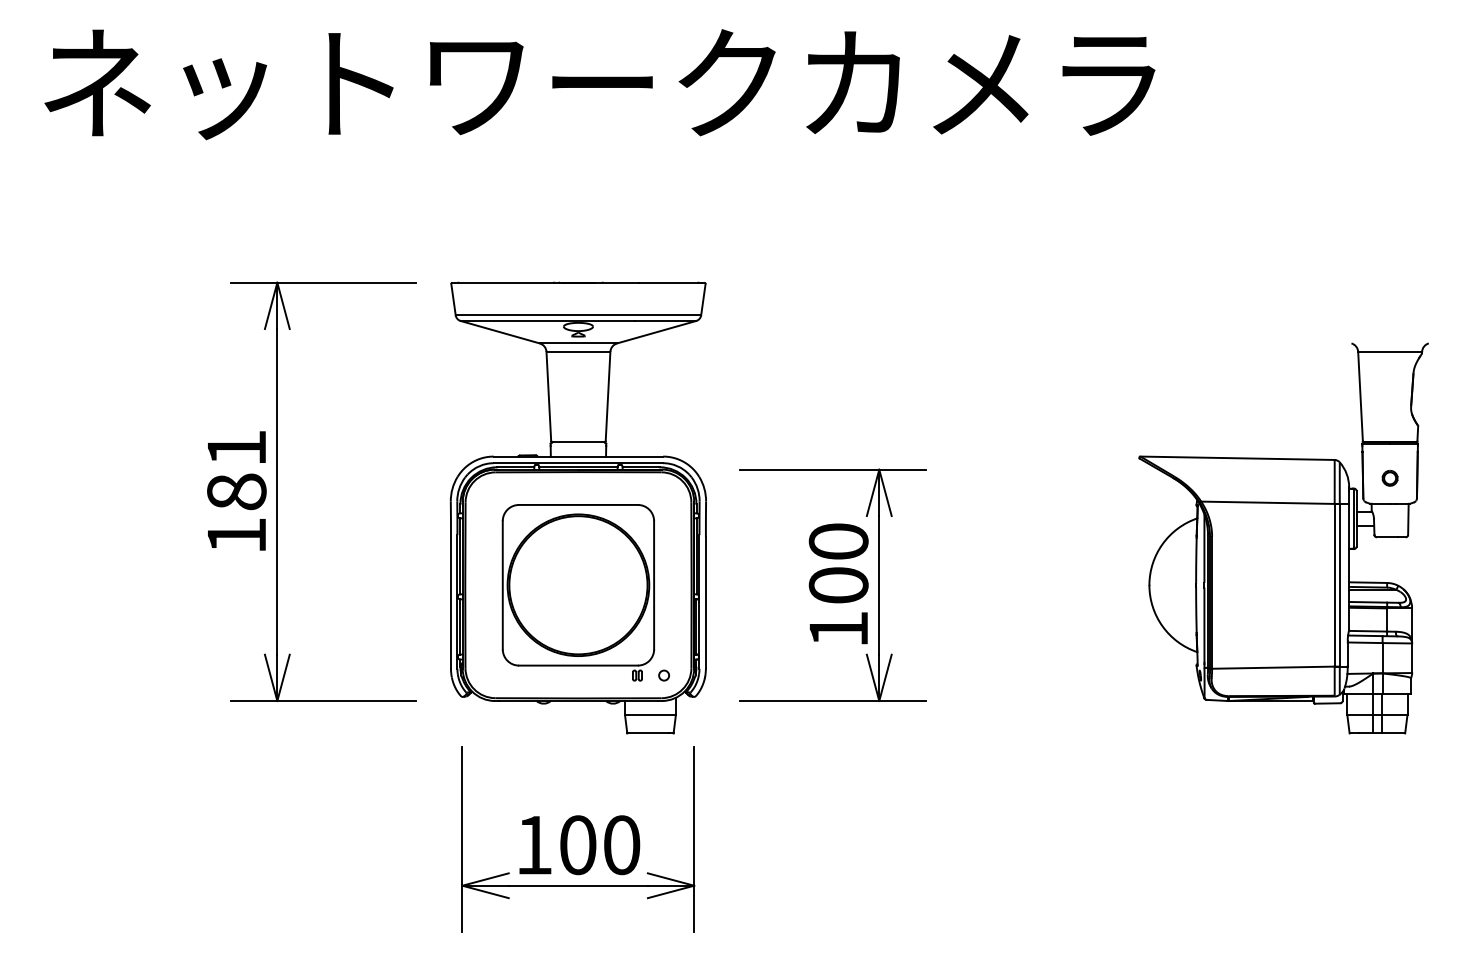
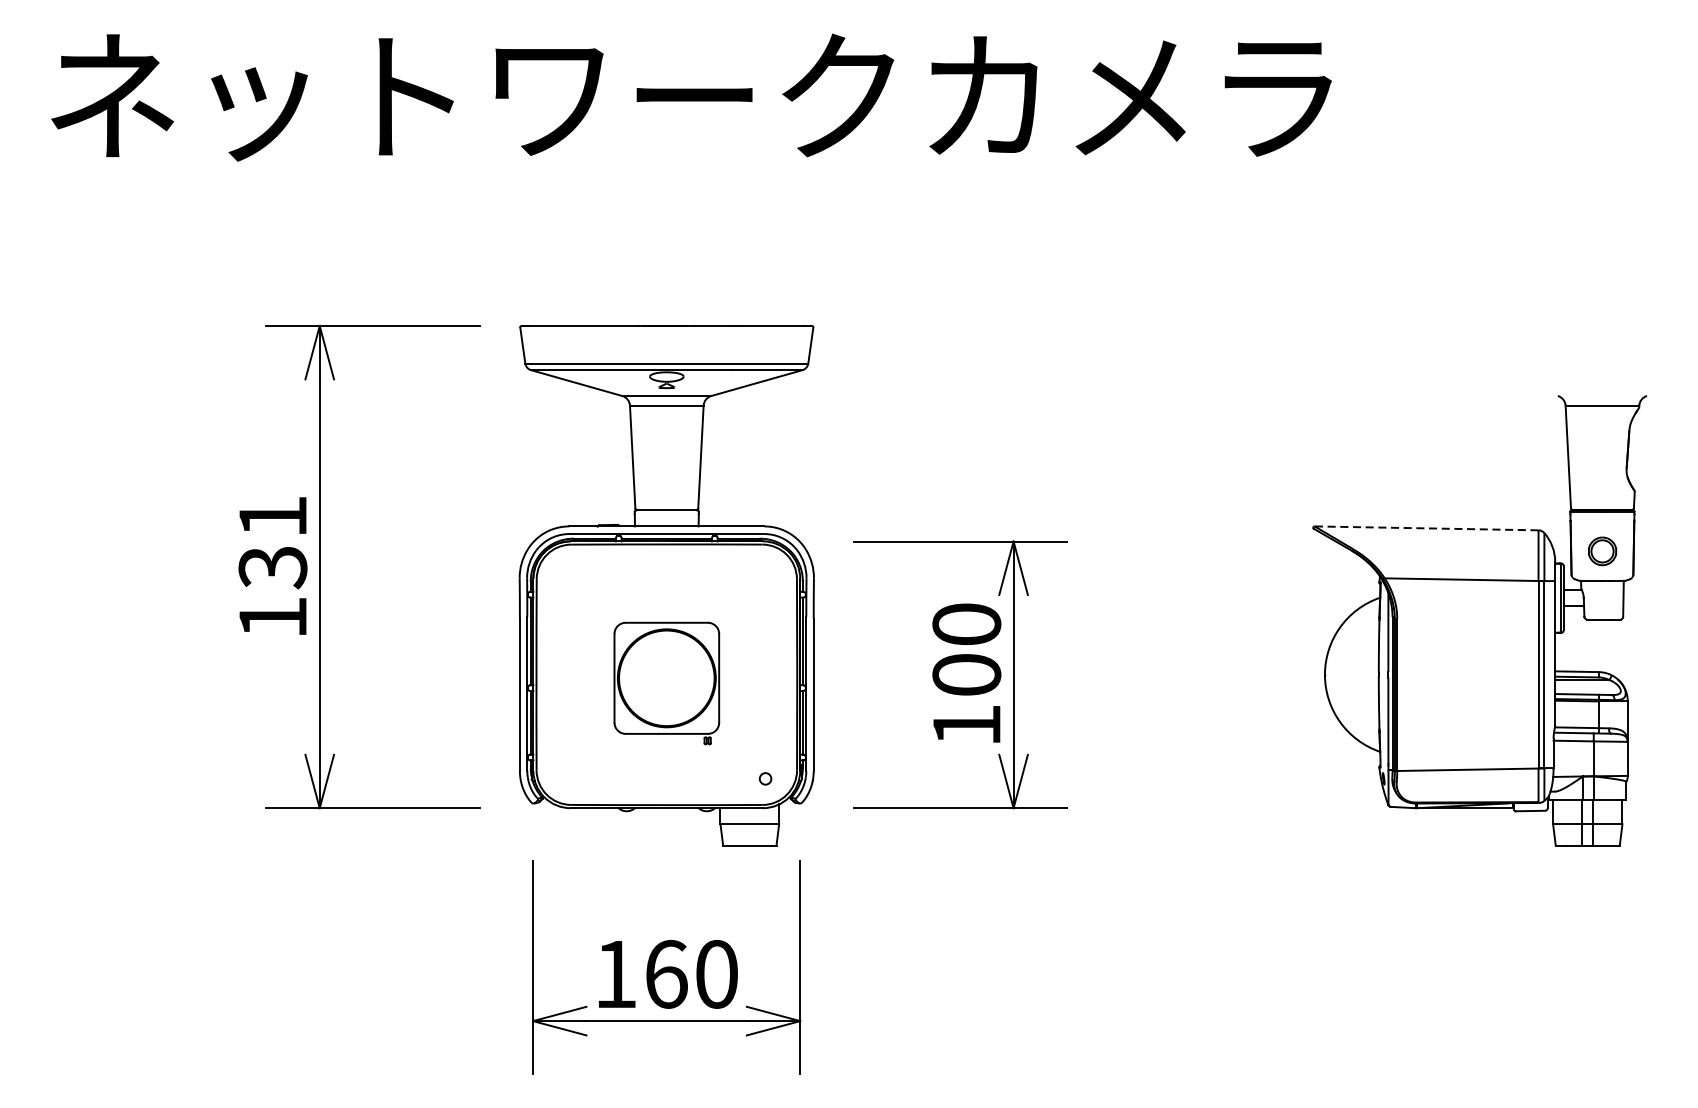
line: (1237, 458) -> (1426, 528), solid -> dashed
part: (1389, 478) -> (1601, 551), size x1.6
text: (236, 492) -> (272, 567), 181 -> 131
part: (578, 592) -> (666, 683), size x0.6
text: (578, 845) -> (666, 974), 100 -> 160

